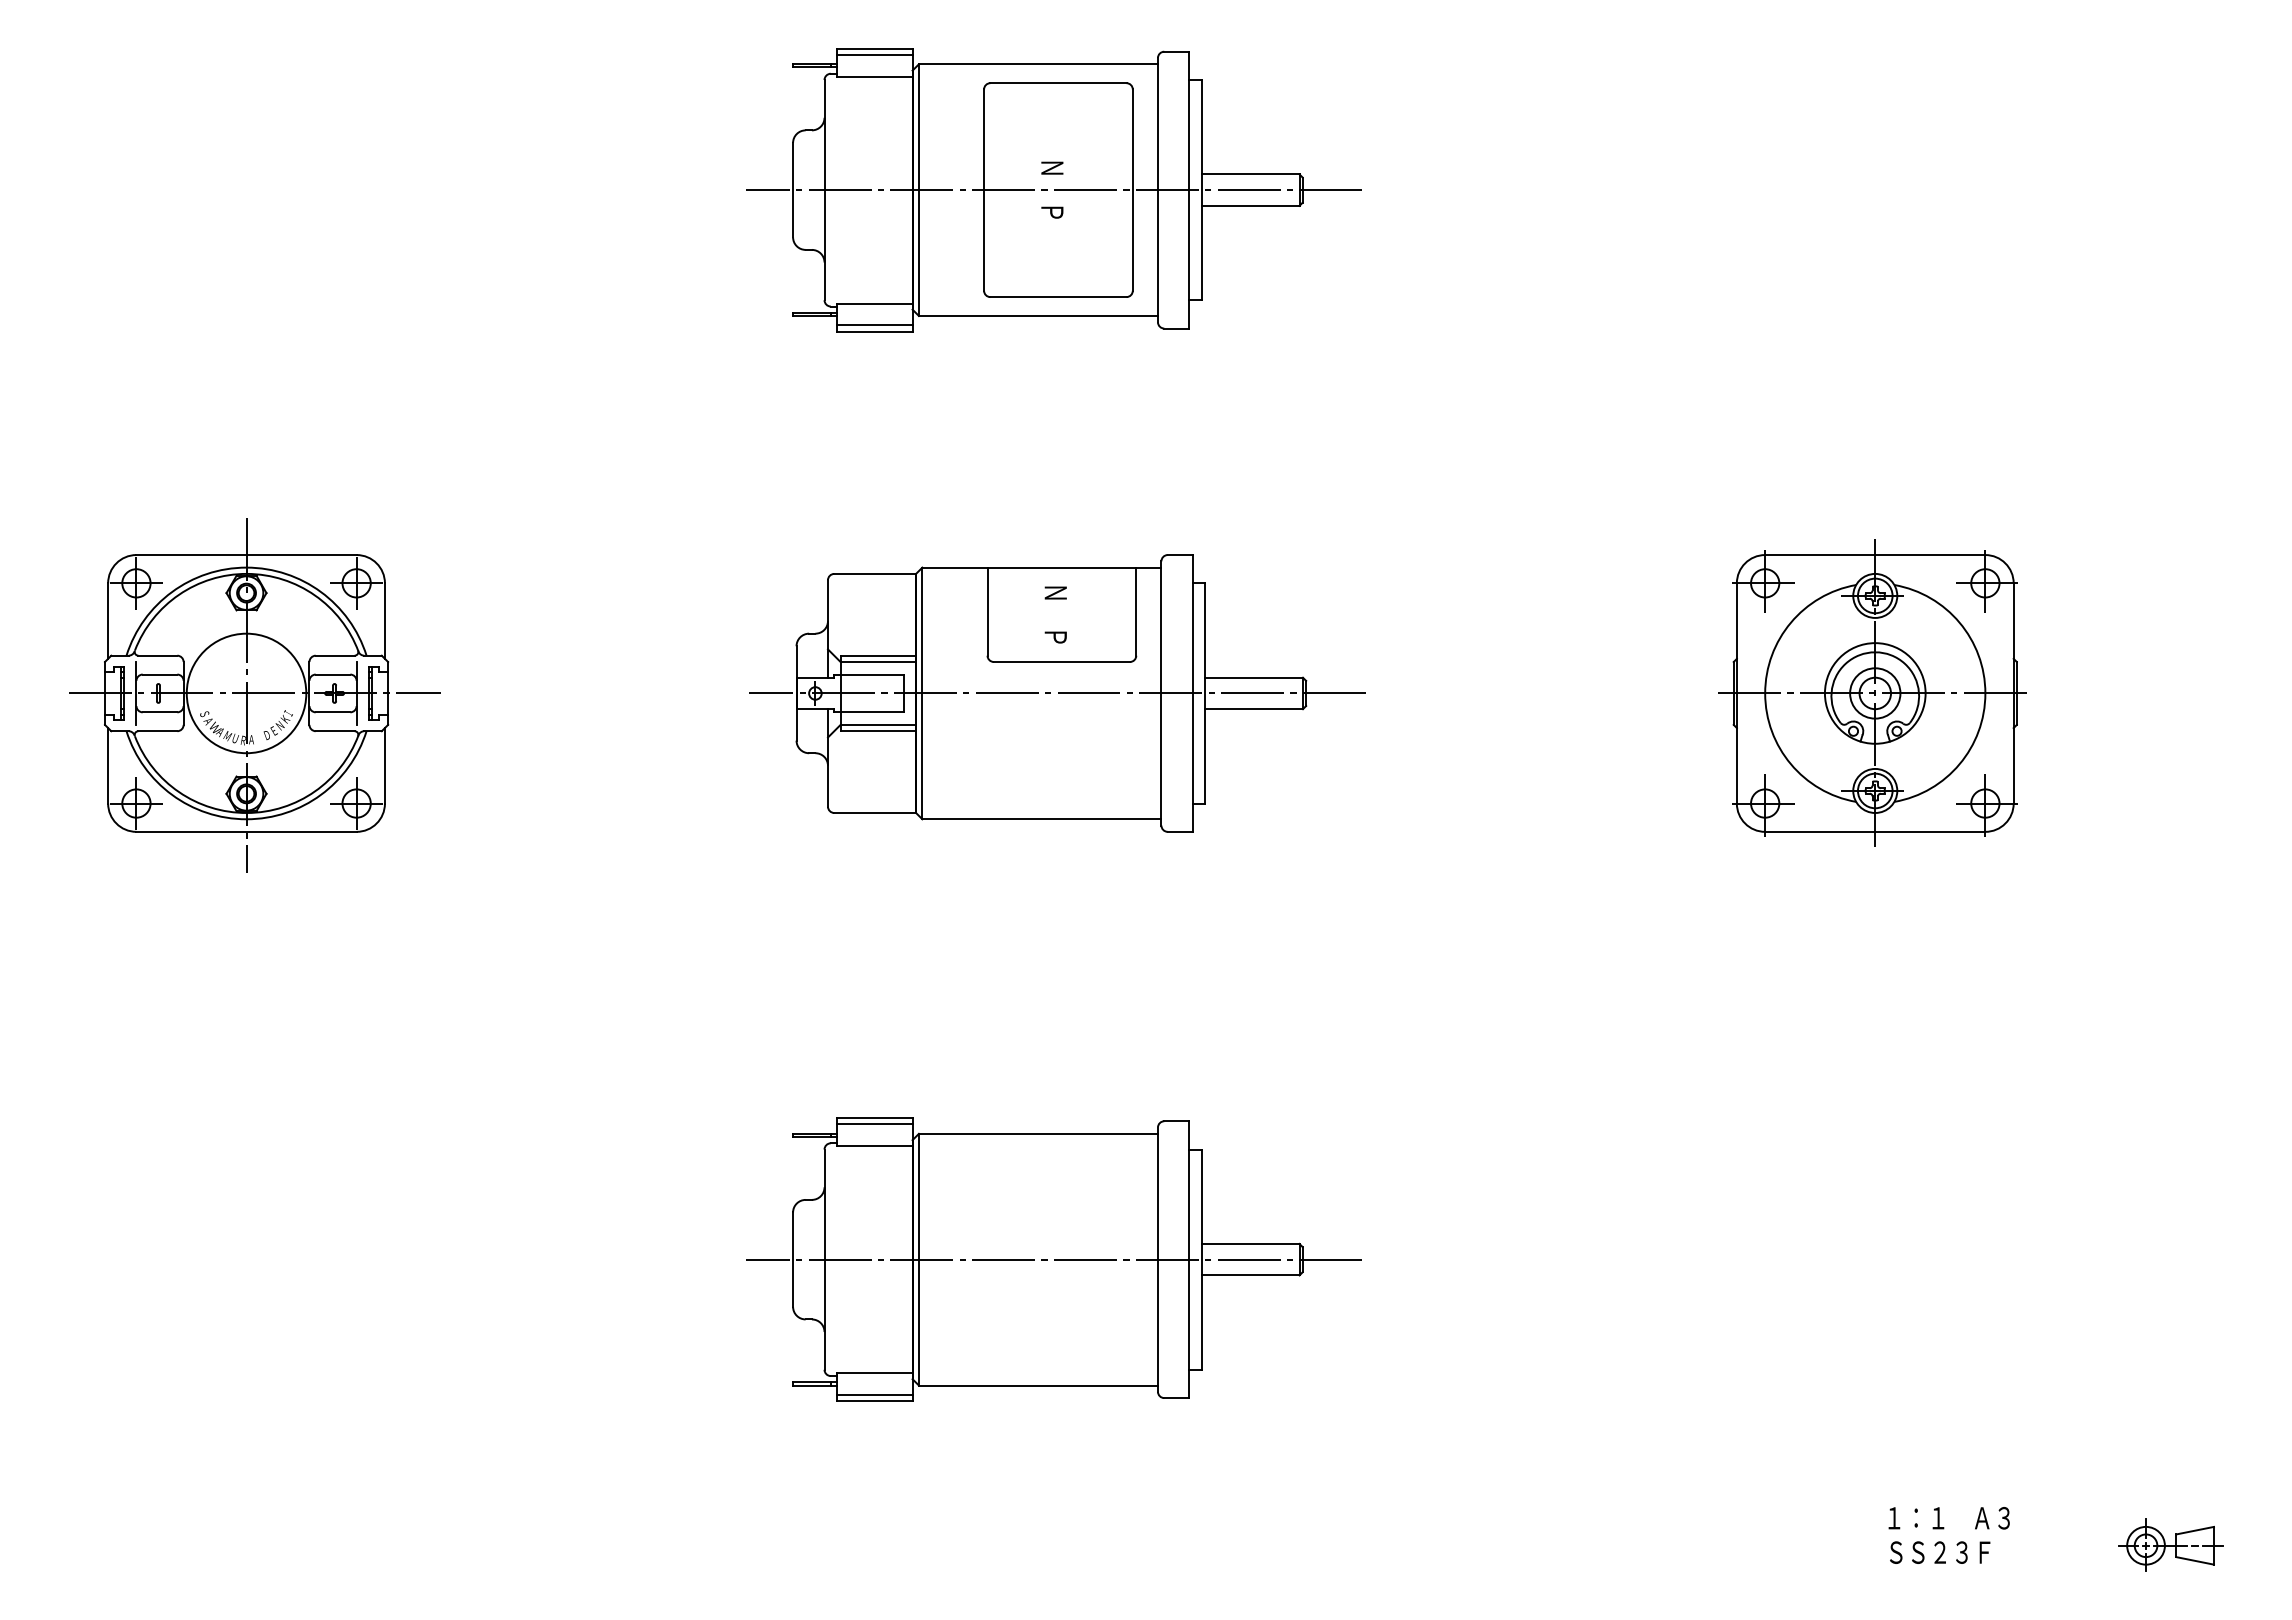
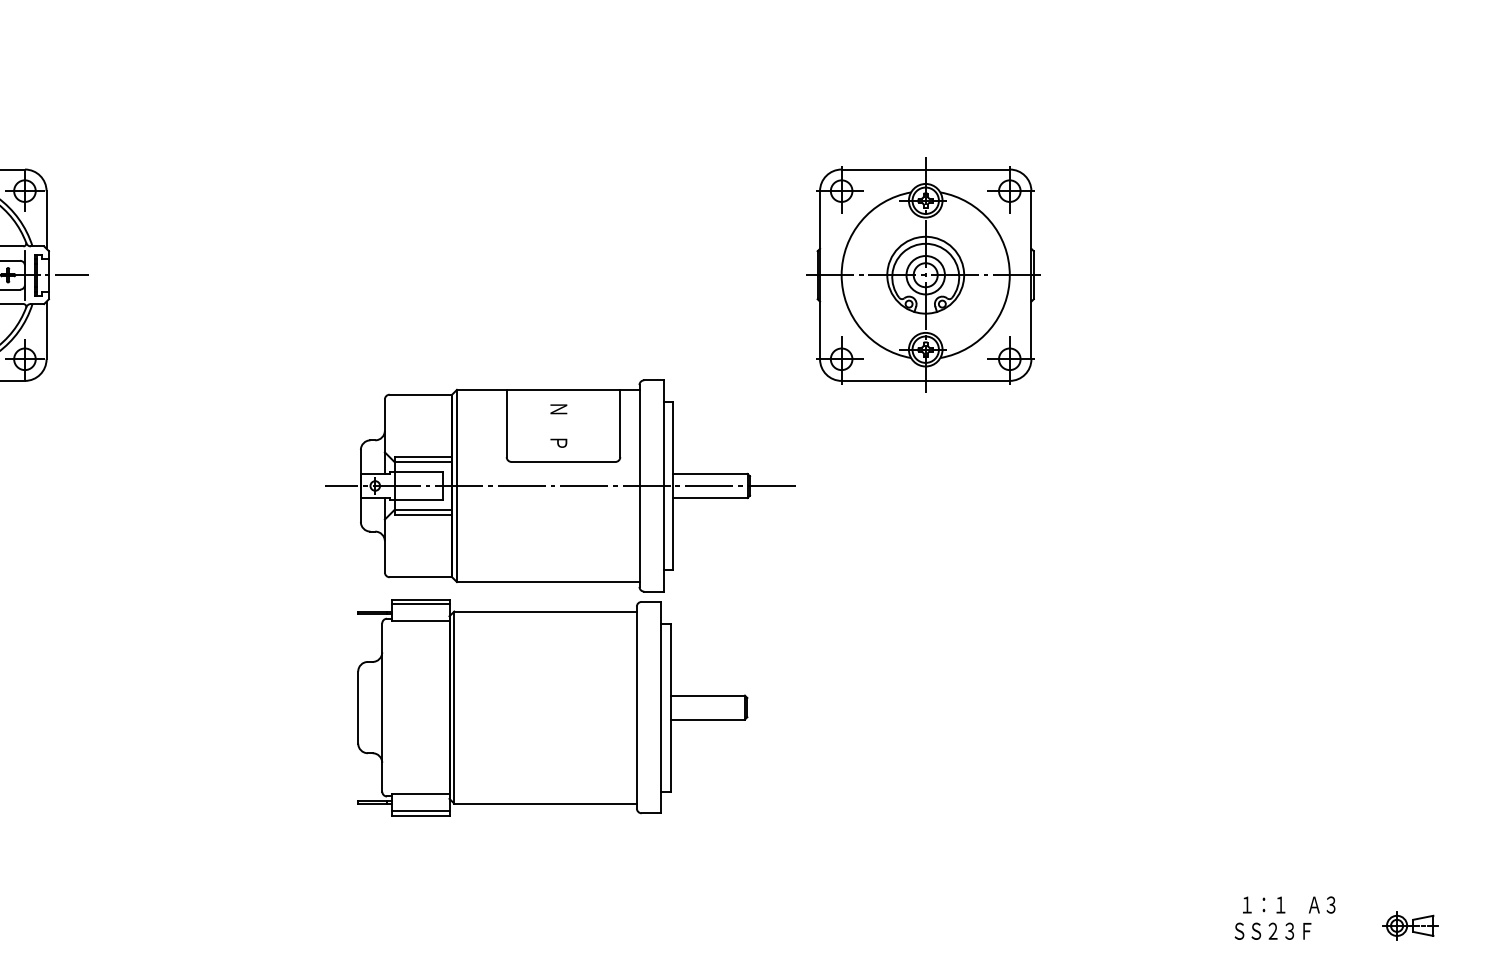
part: (1872, 692) -> (923, 274), moved
part: (1057, 693) -> (560, 486), moved
line: (1053, 1259) -> (557, 707), removed
text: (1948, 1518) -> (1288, 905), moved
part: (2170, 1544) -> (1410, 925), size x0.7
text: (1940, 1552) -> (1273, 931), moved

